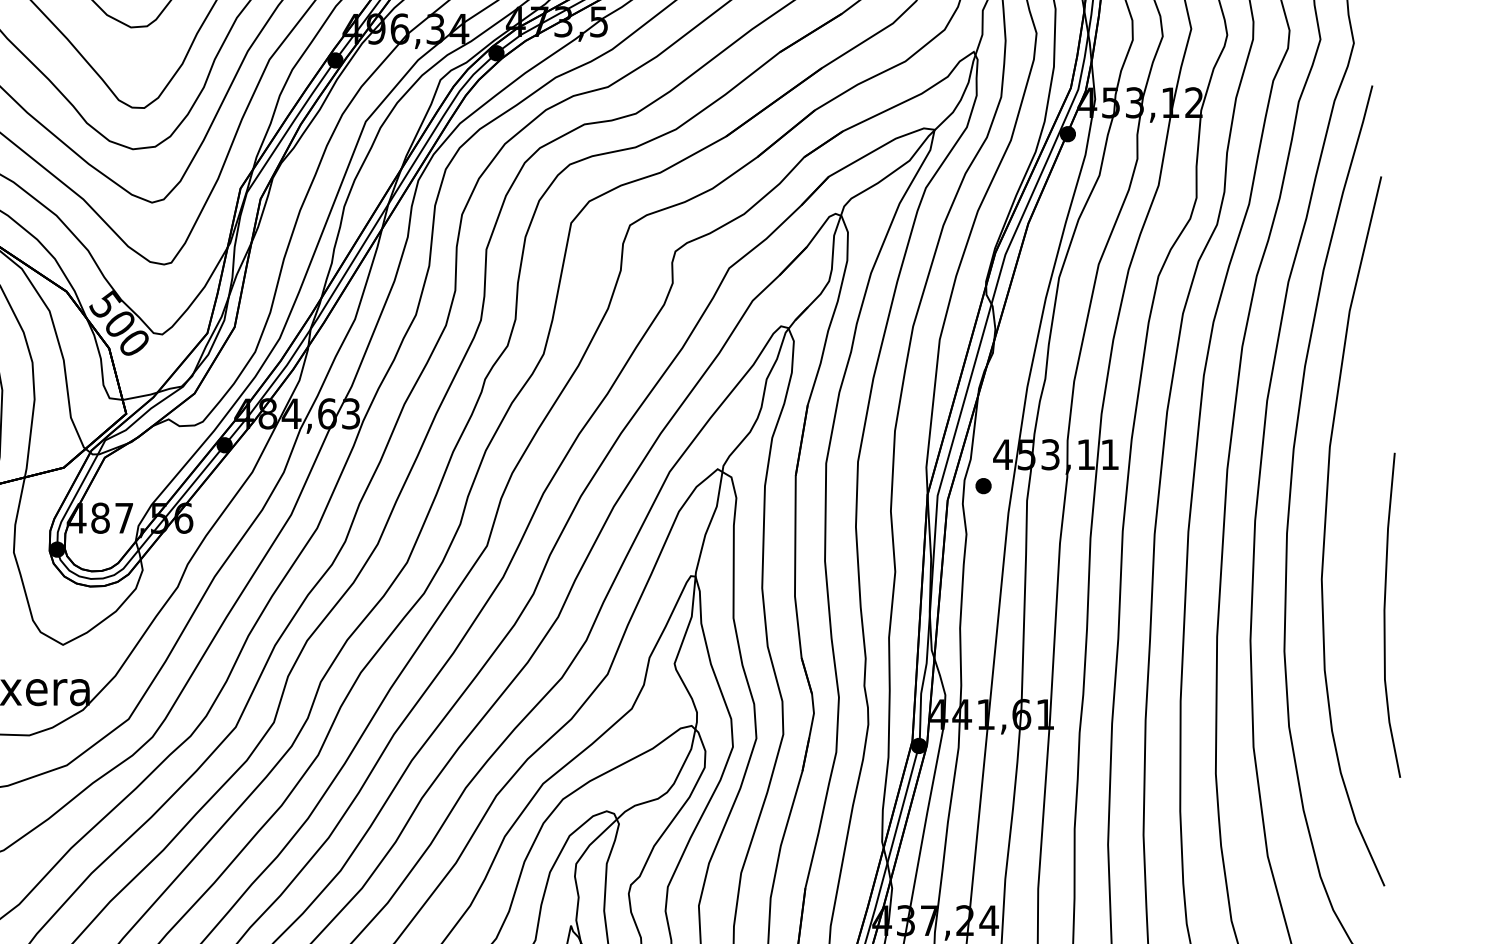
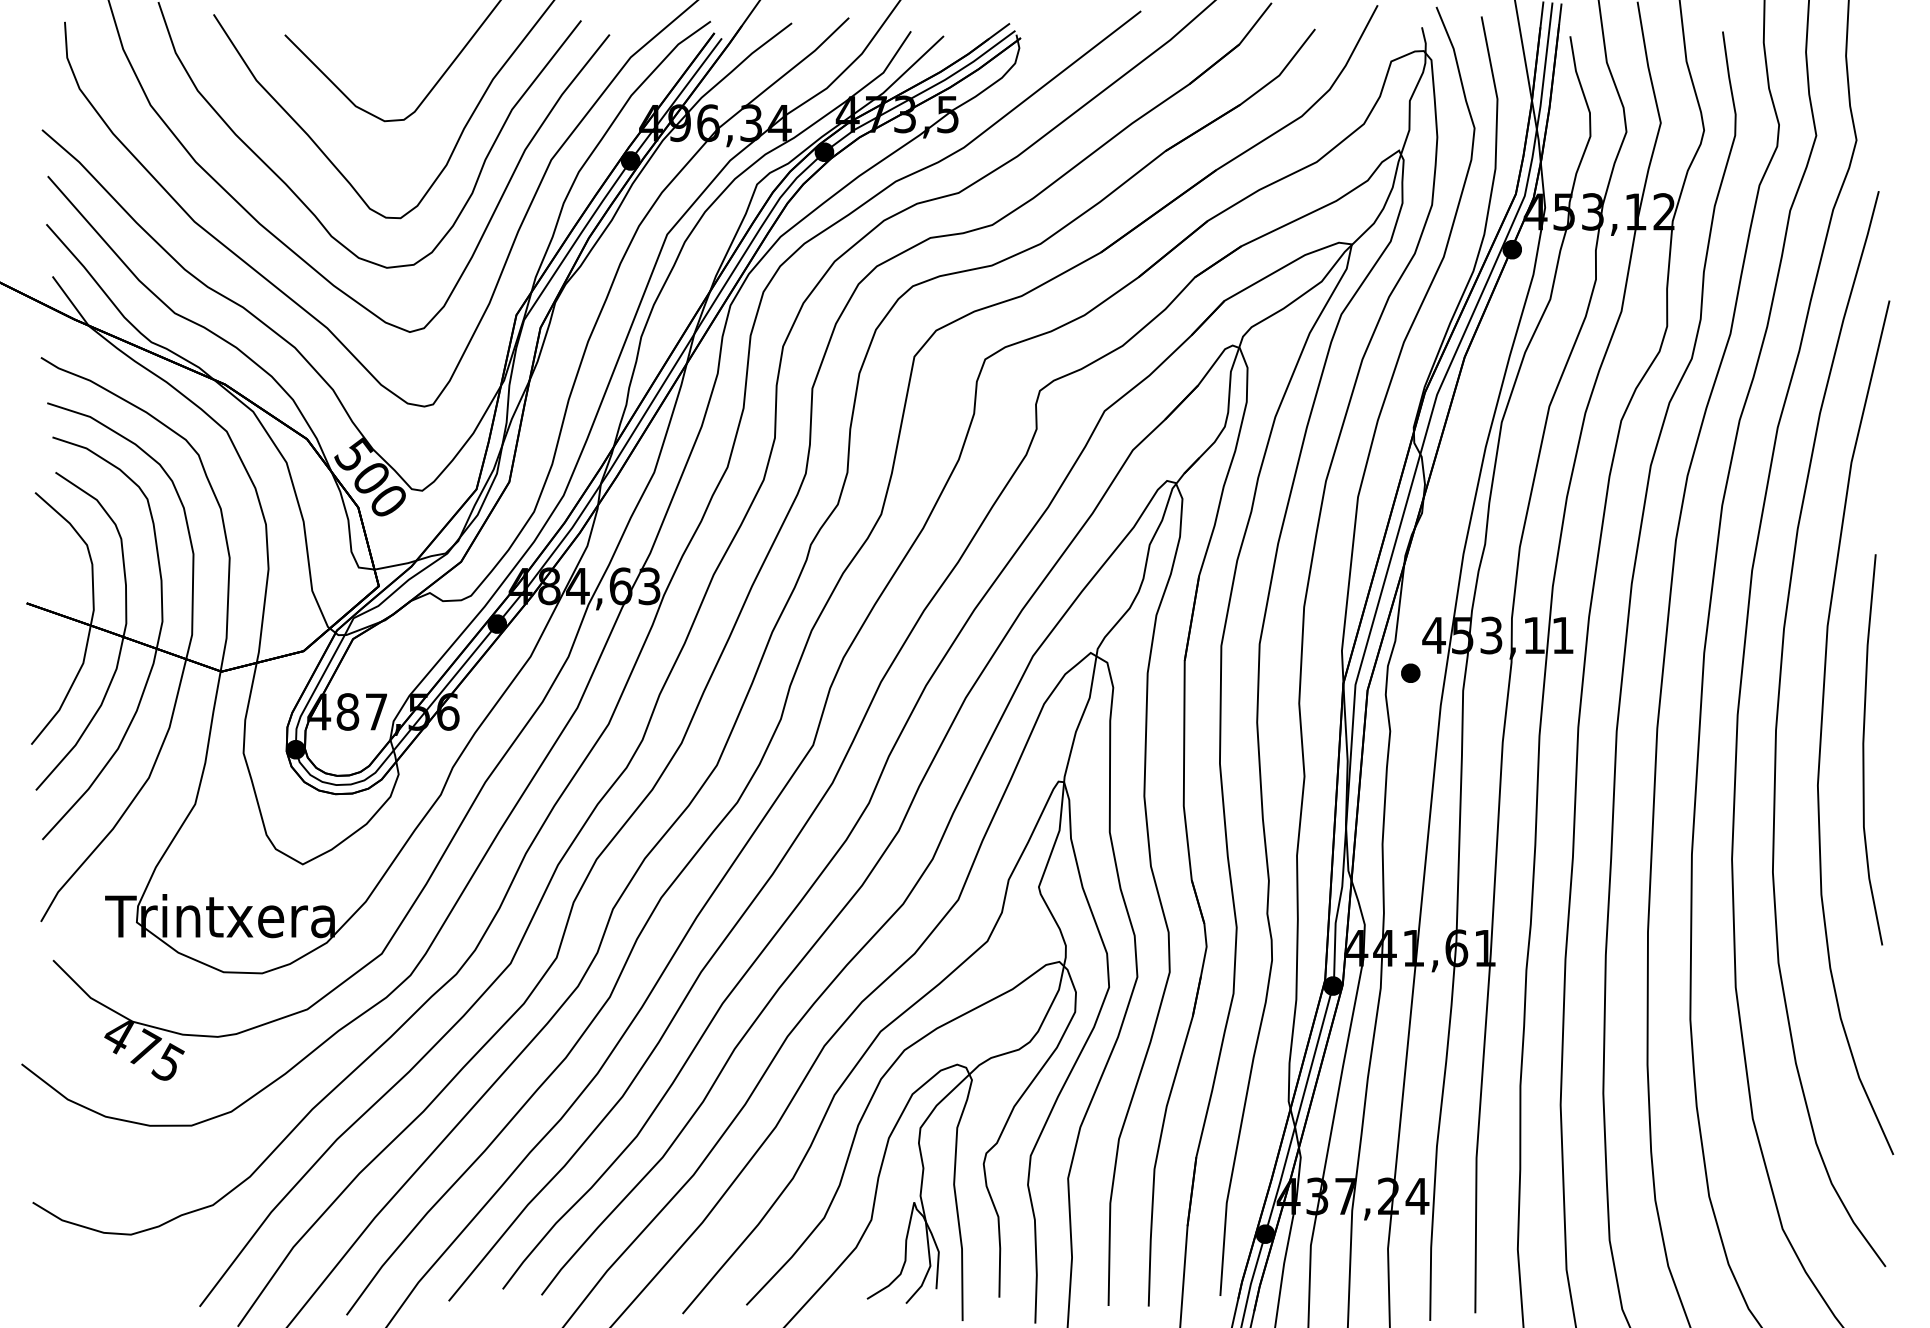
part: (1385, 615) -> (1864, 749), moved

